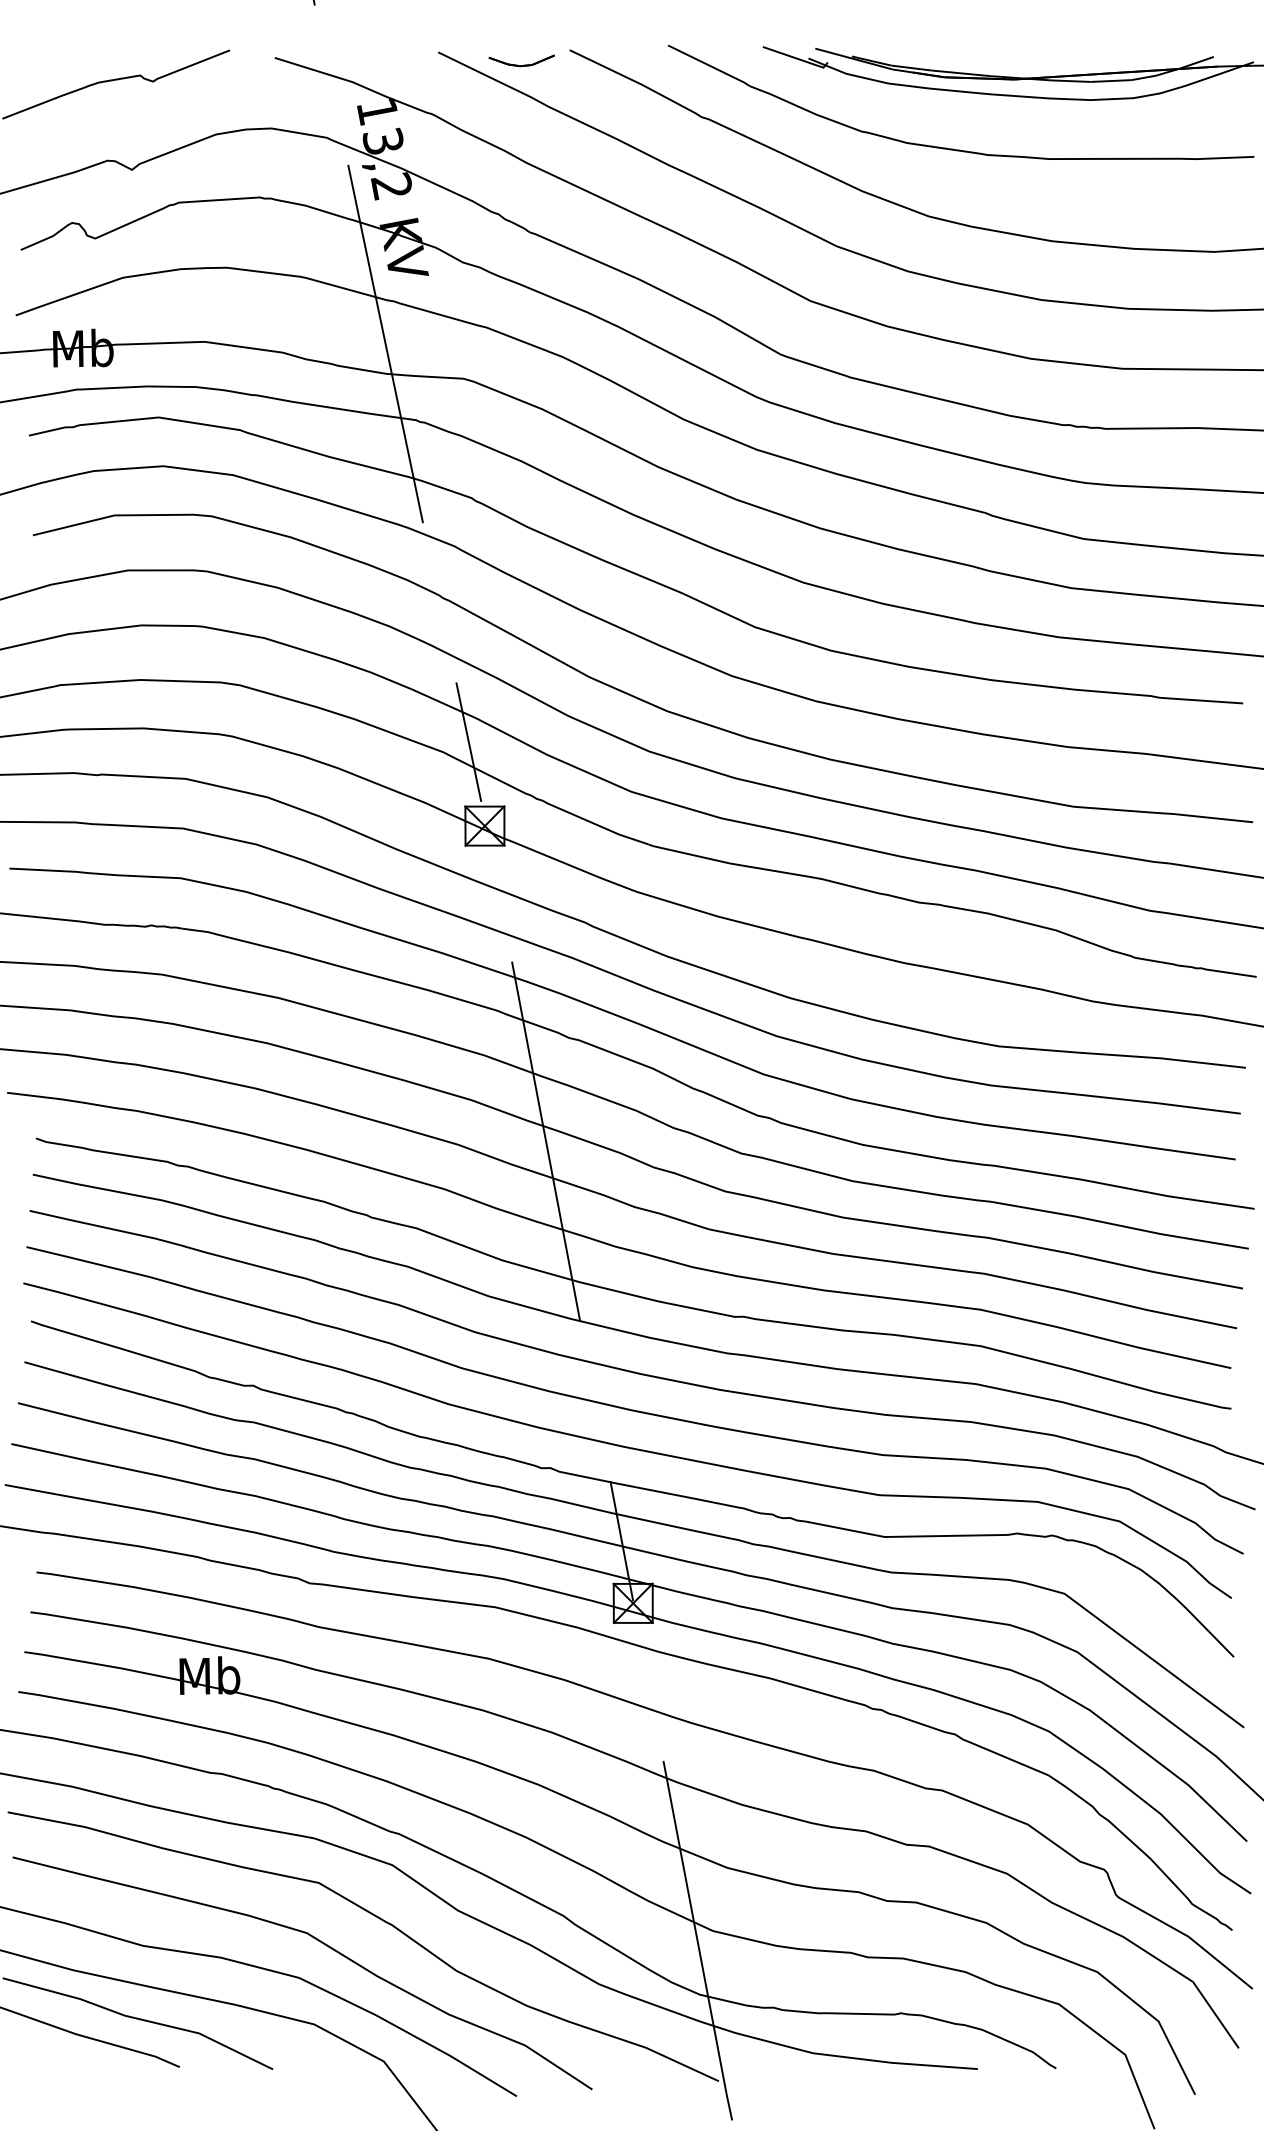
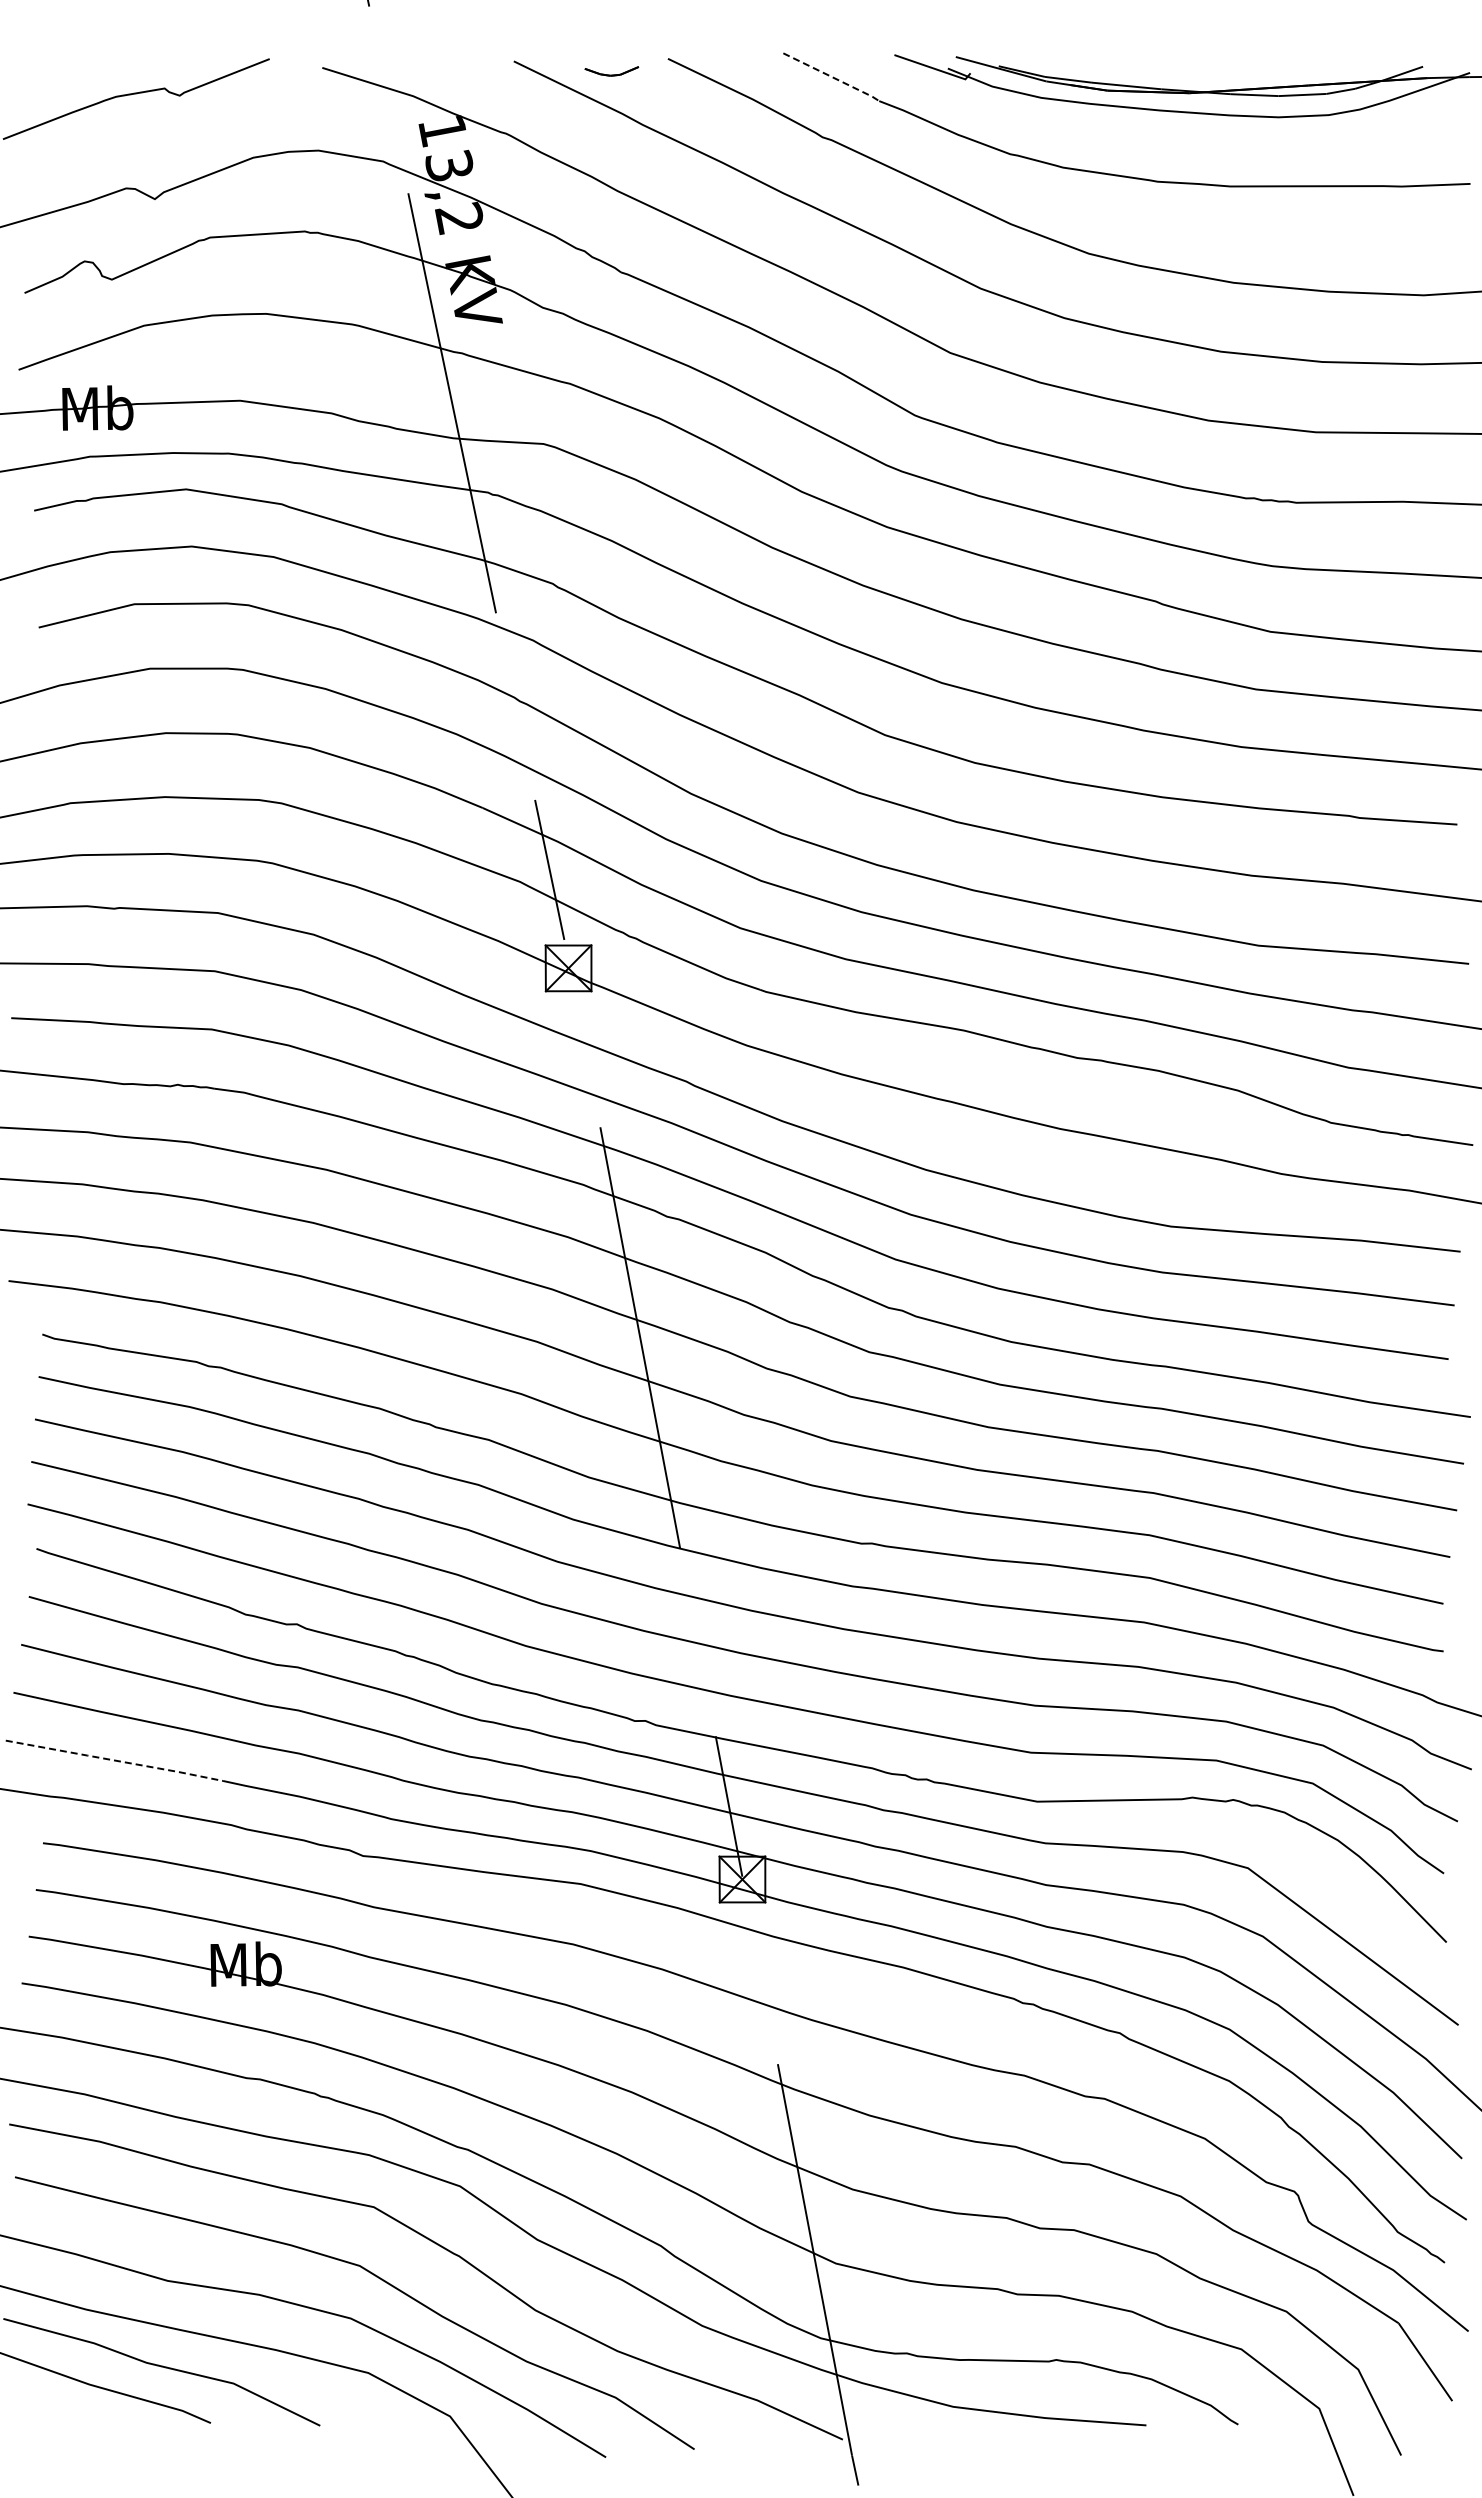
part: (521, 60) -> (611, 71), size x0.7
line: (710, 66) -> (832, 77), solid -> dashed
line: (98, 1501) -> (115, 1760), solid -> dashed

